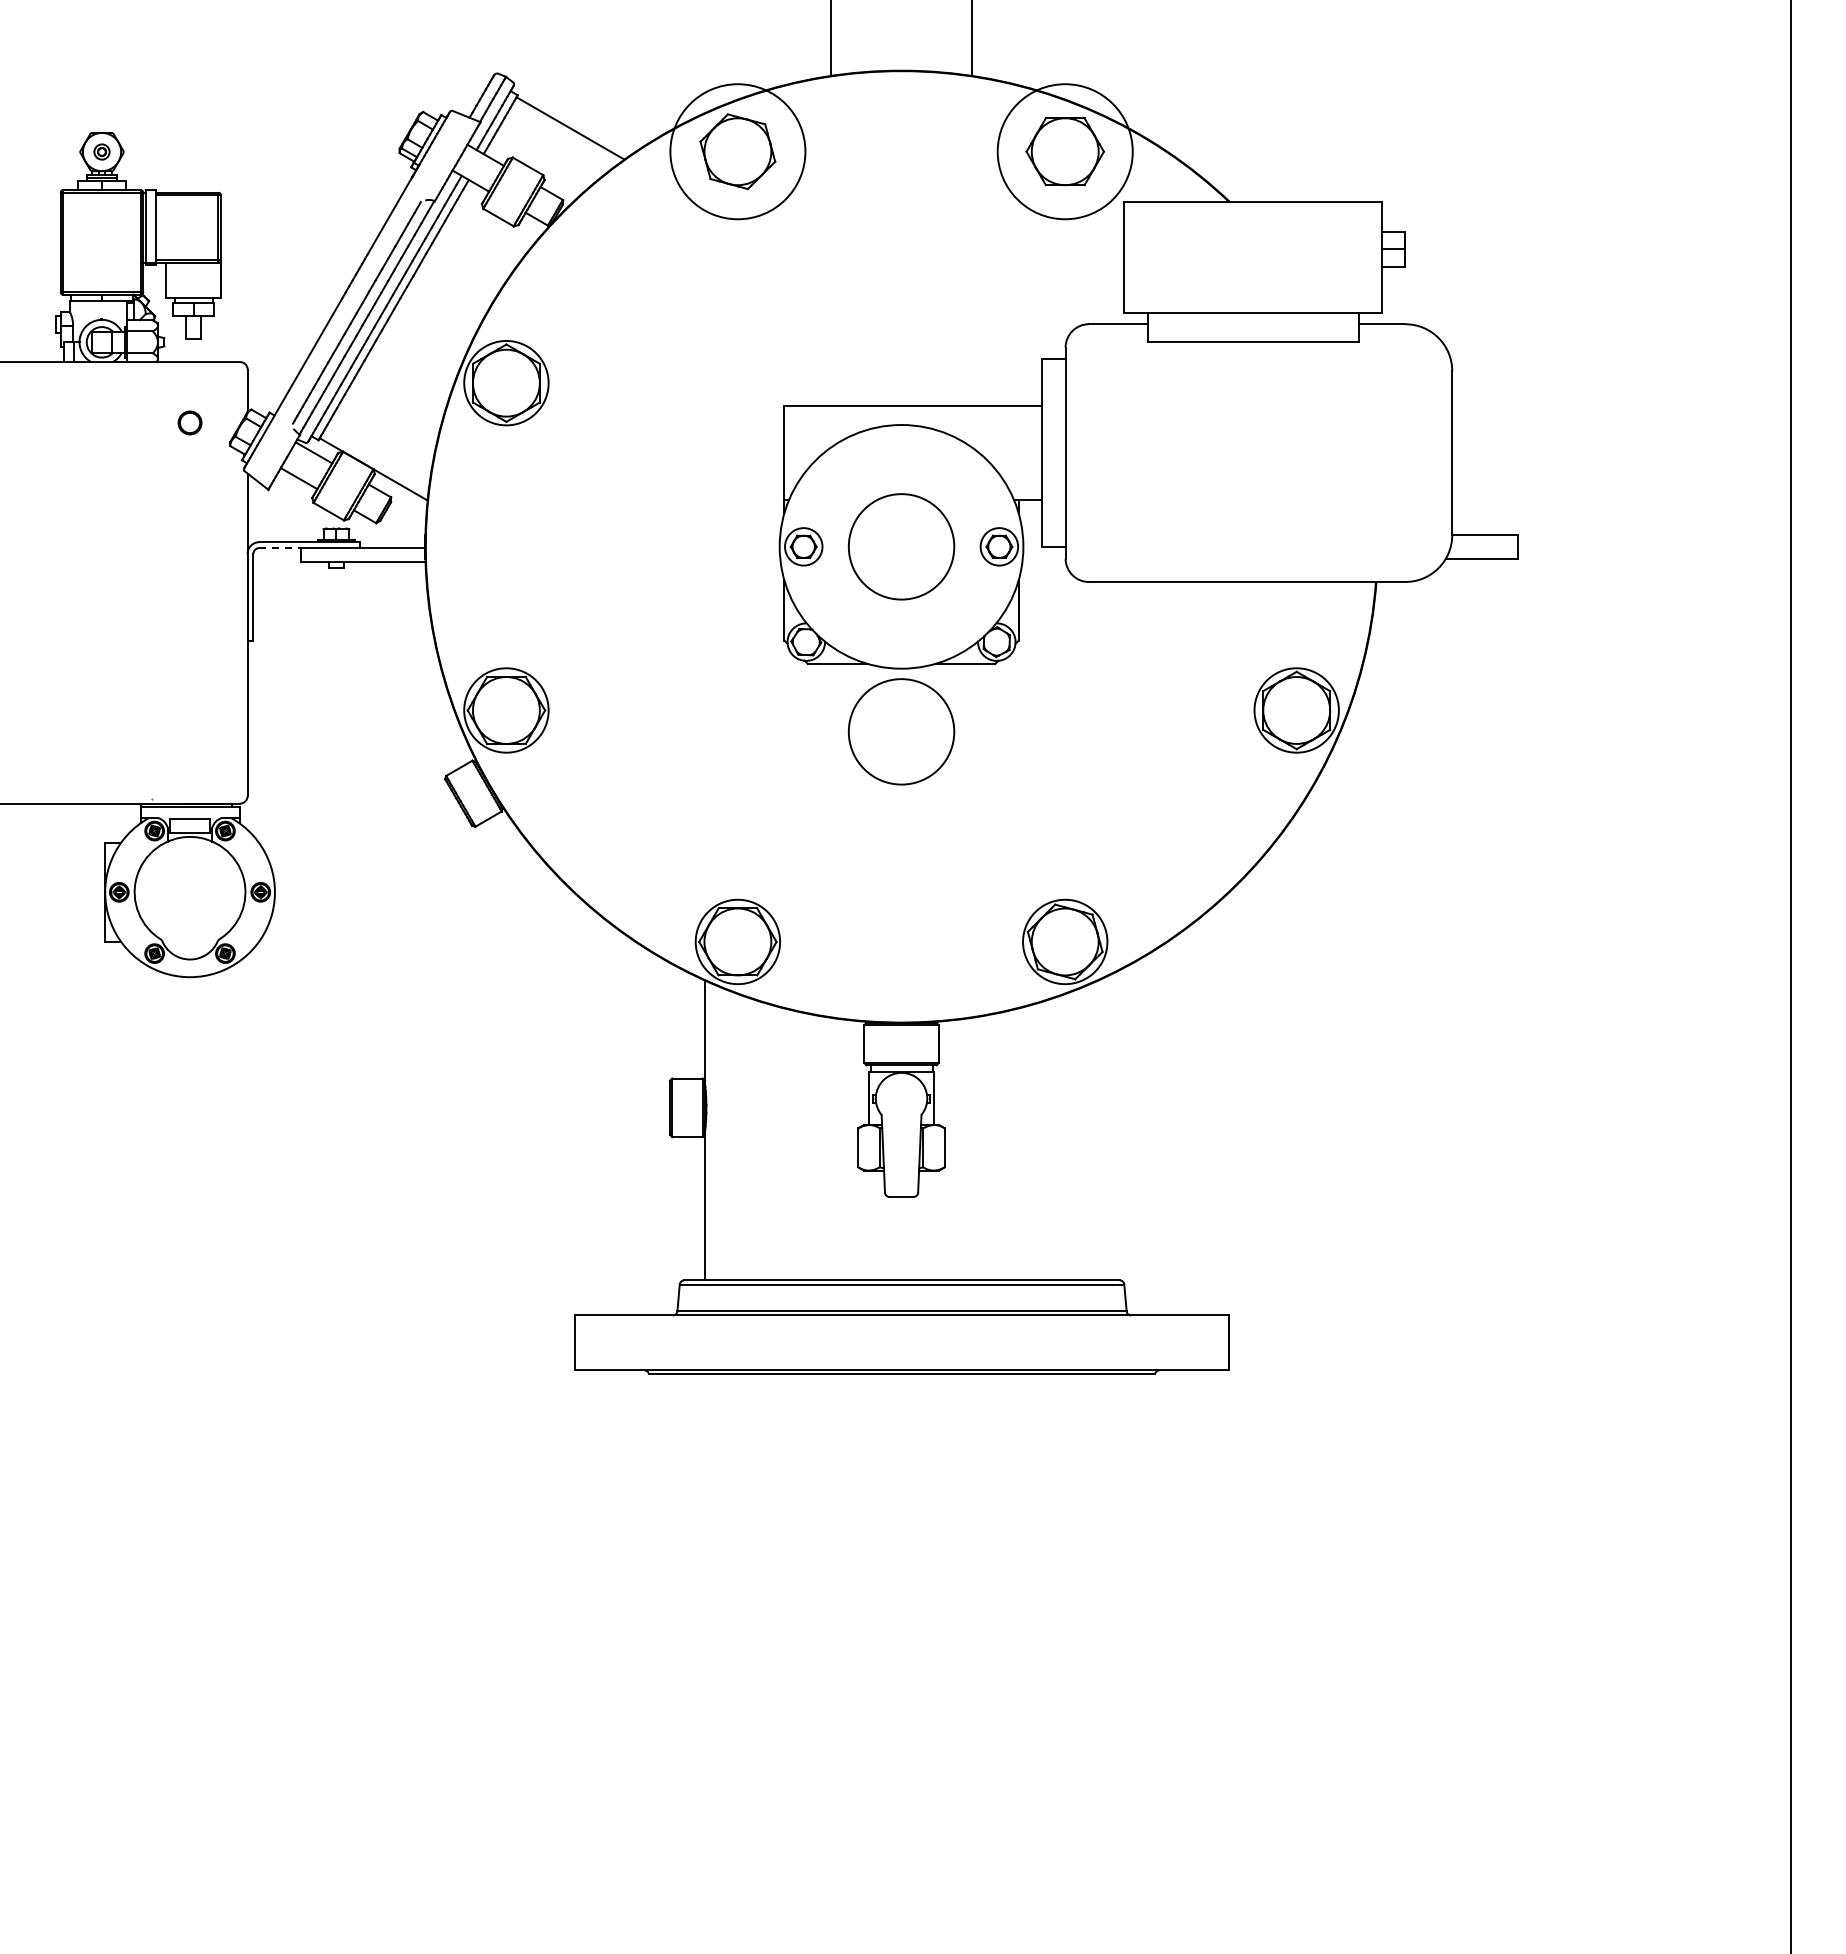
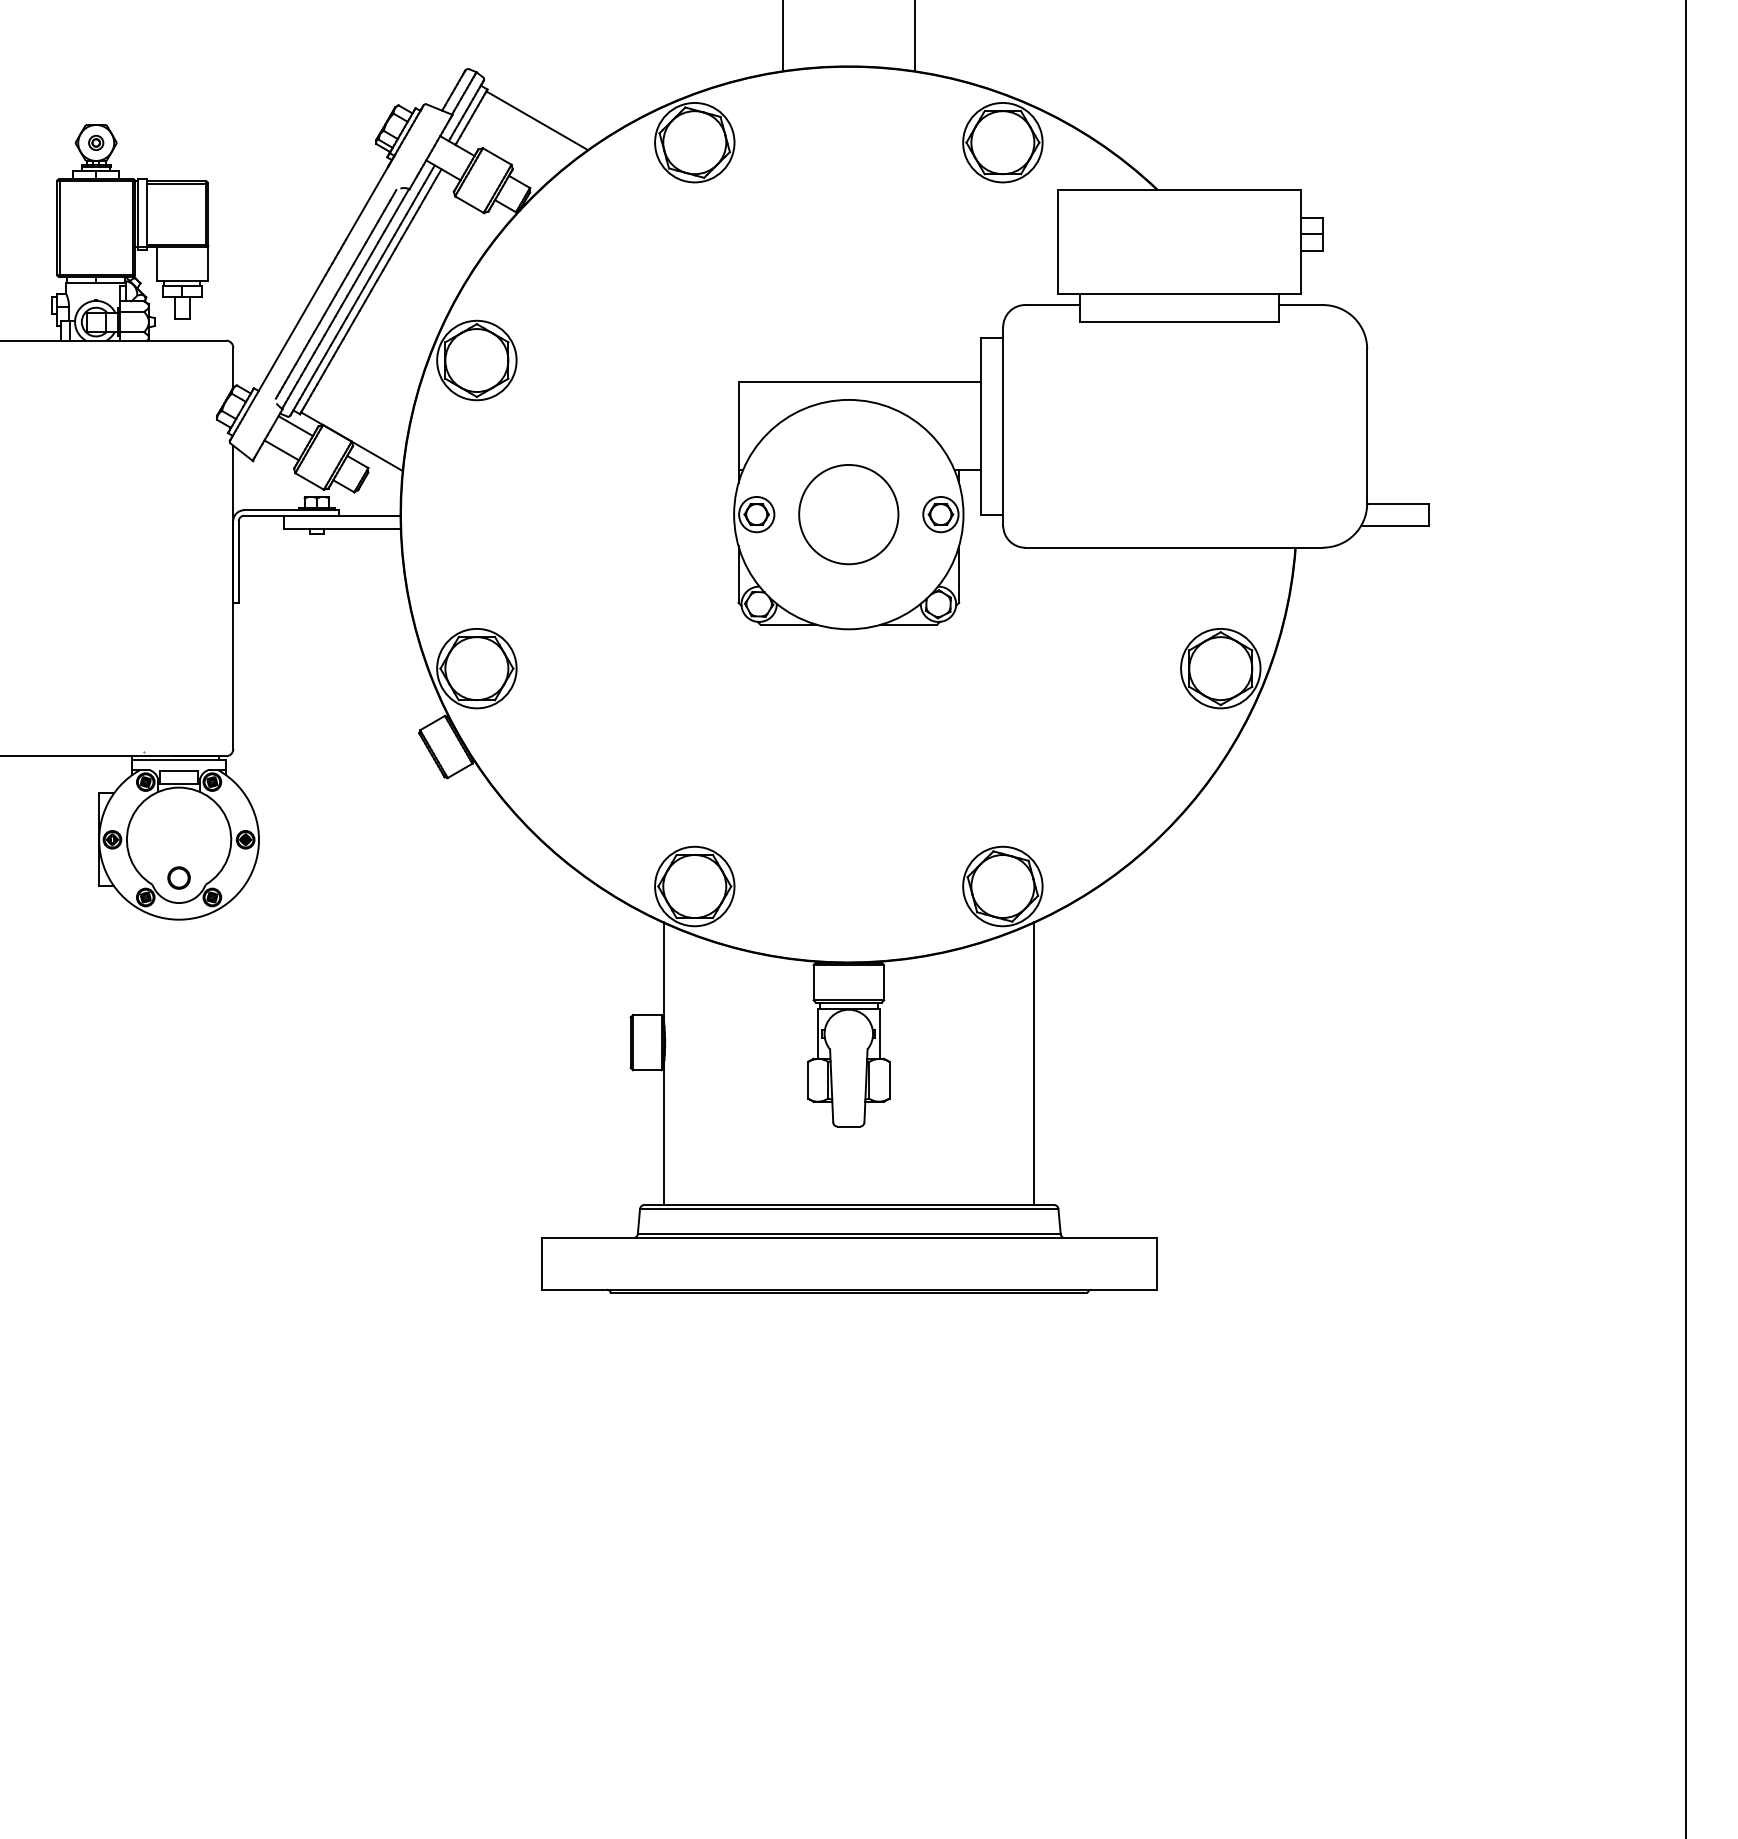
circle: (737, 151) -> (694, 142), size x0.62
circle: (1065, 151) -> (1003, 142), size x0.62
part: (189, 422) -> (178, 877), moved
line: (280, 548) -> (264, 516), dashed -> solid
circle: (901, 731) -> (848, 688), removed
line: (1098, 1129) -> (1034, 1063), added

